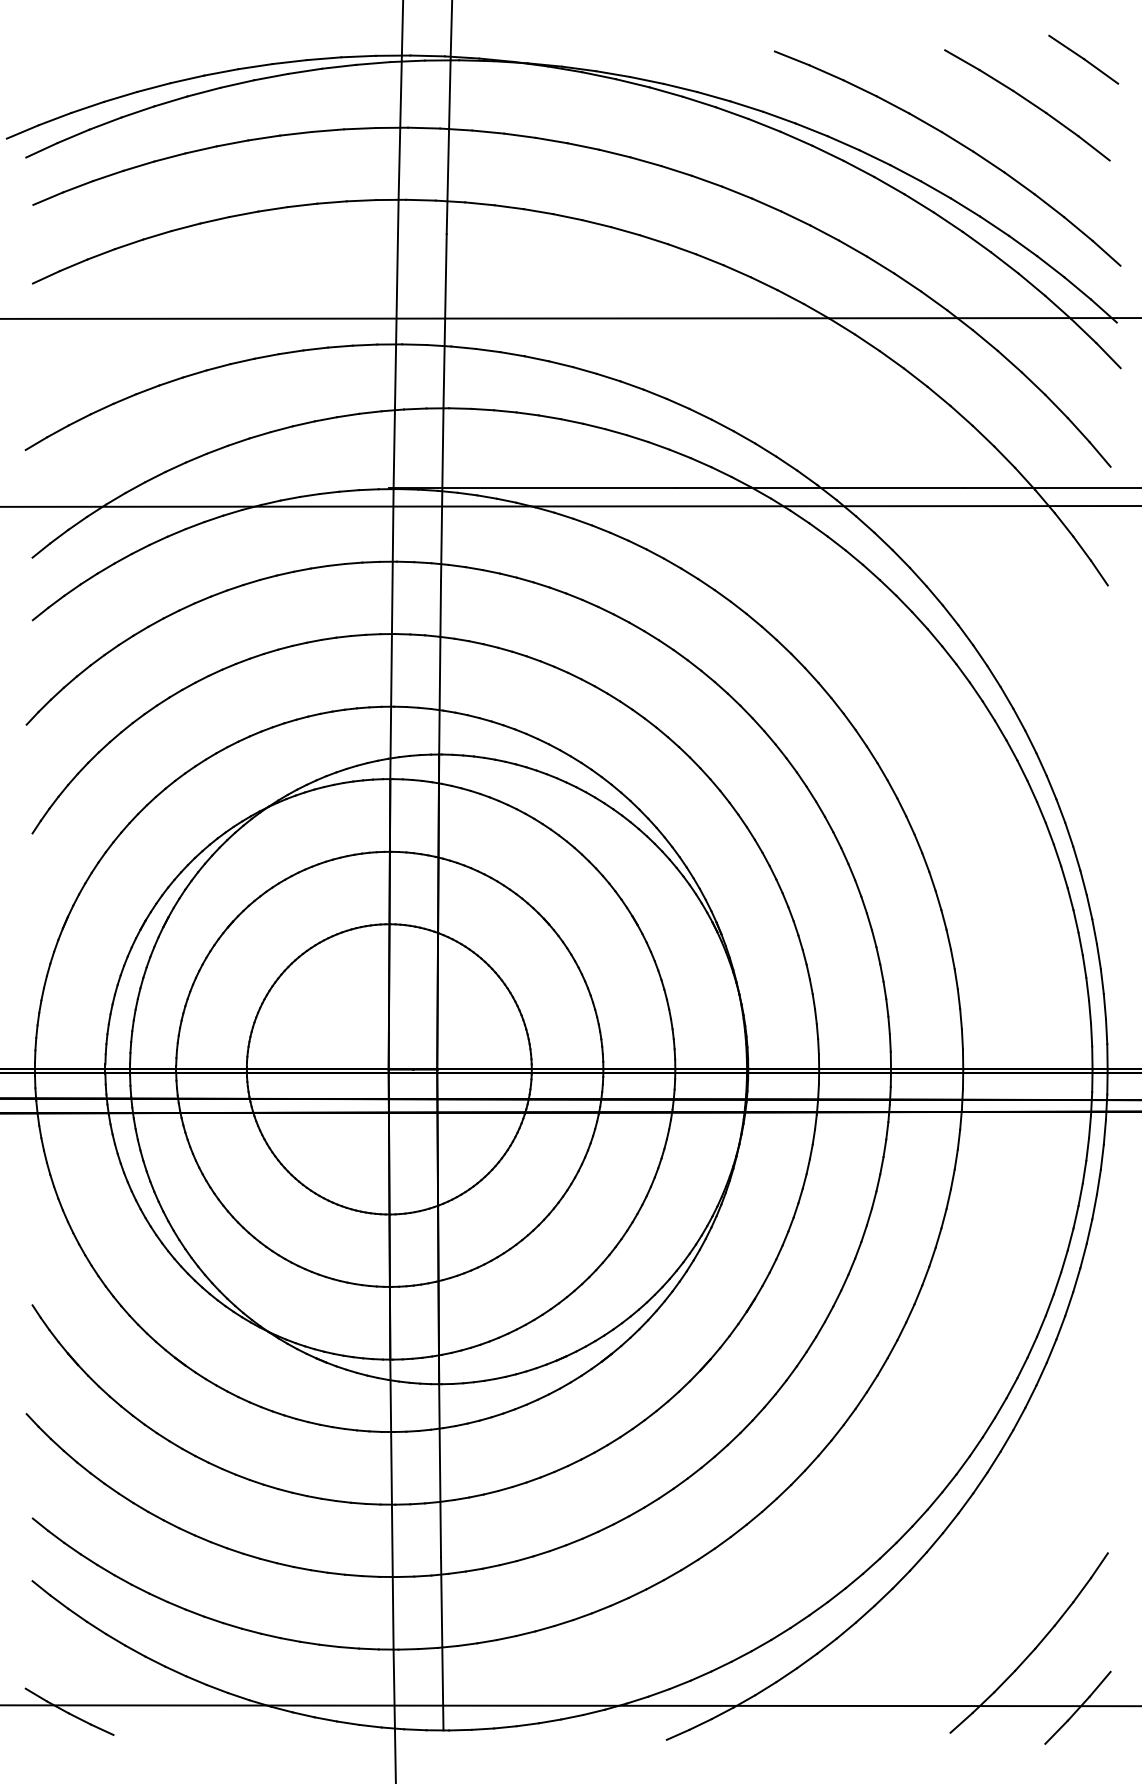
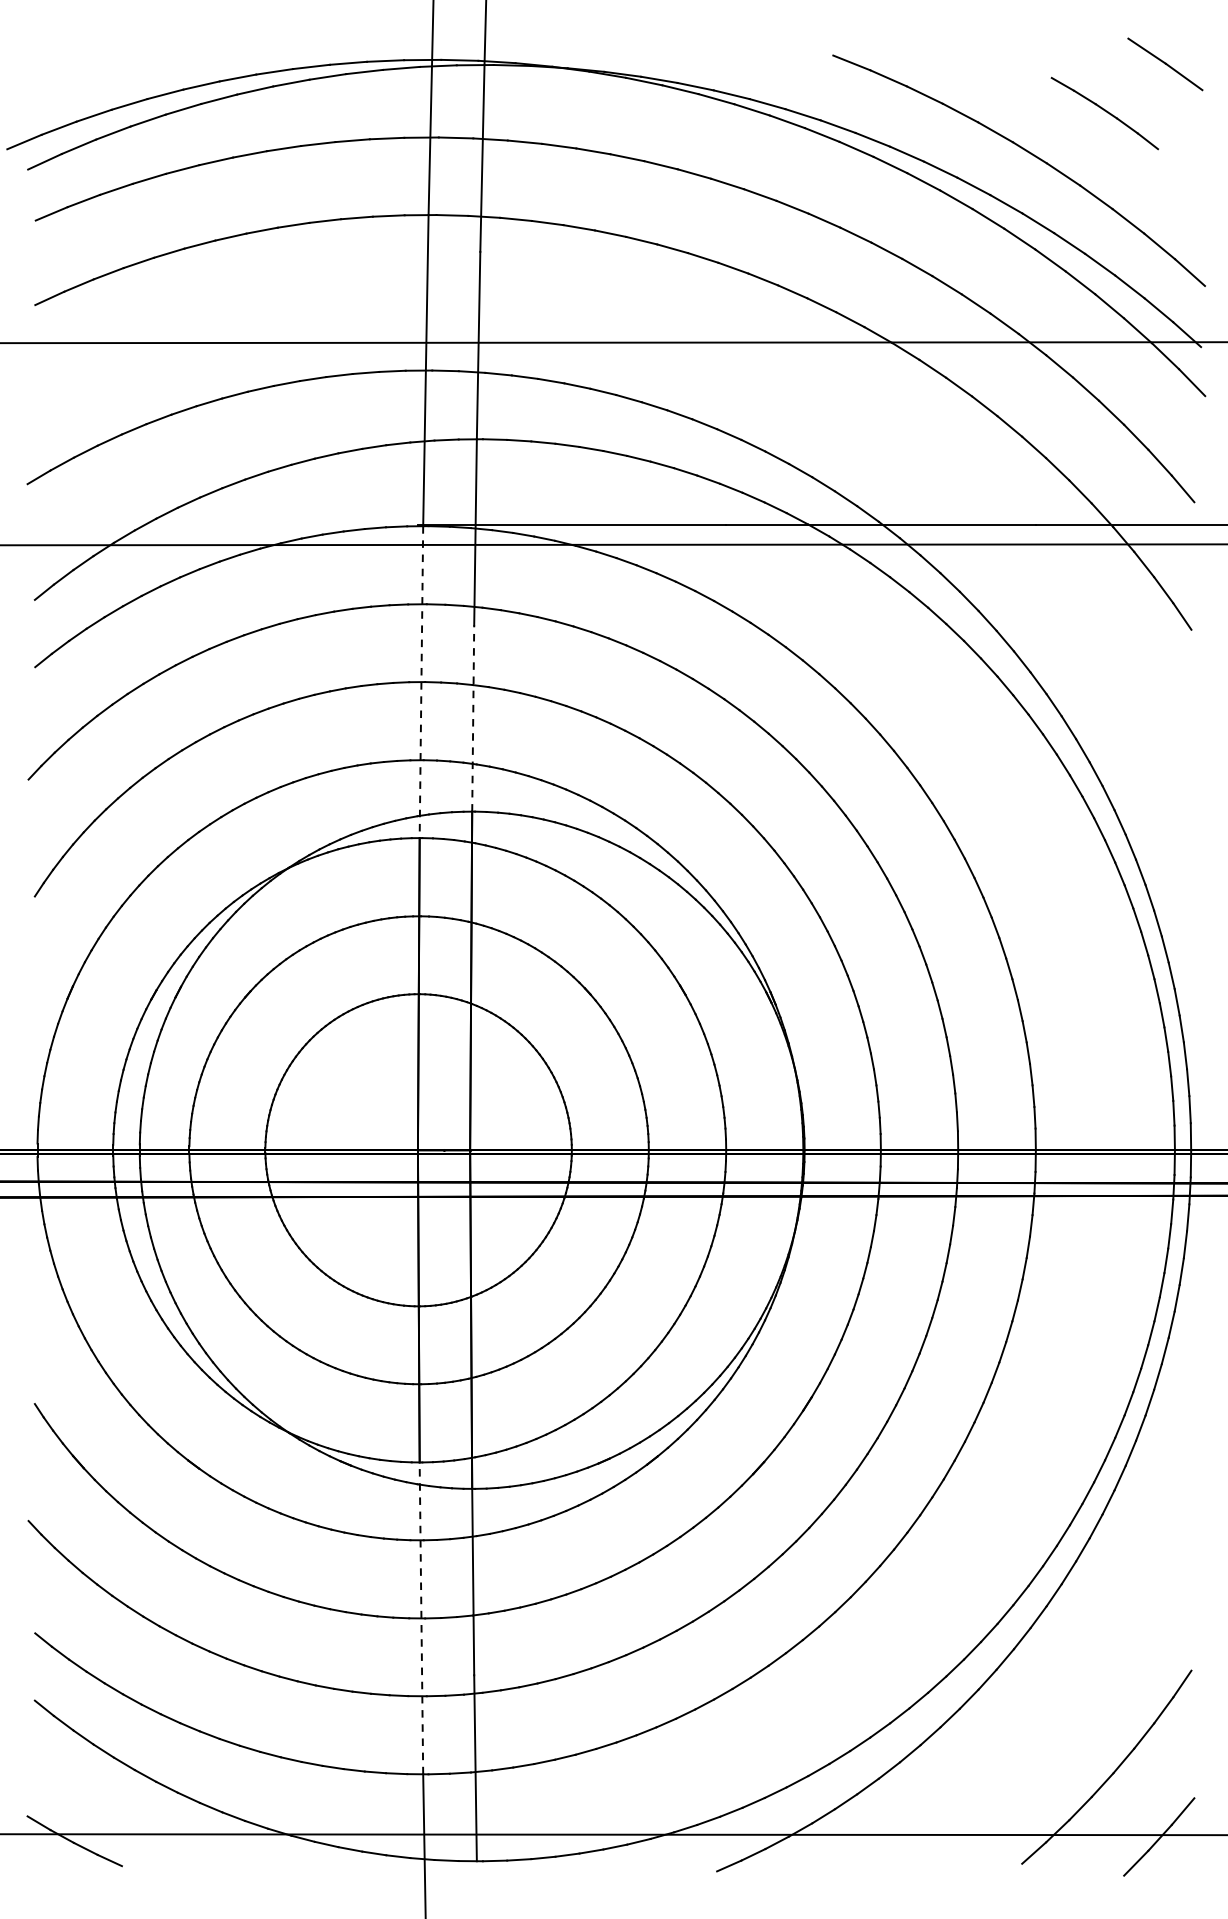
part: (1027, 105) -> (1104, 113), size x0.6
line: (391, 634) -> (420, 682), solid -> dashed
line: (440, 667) -> (473, 718), solid -> dashed
line: (391, 1504) -> (420, 1618), solid -> dashed

